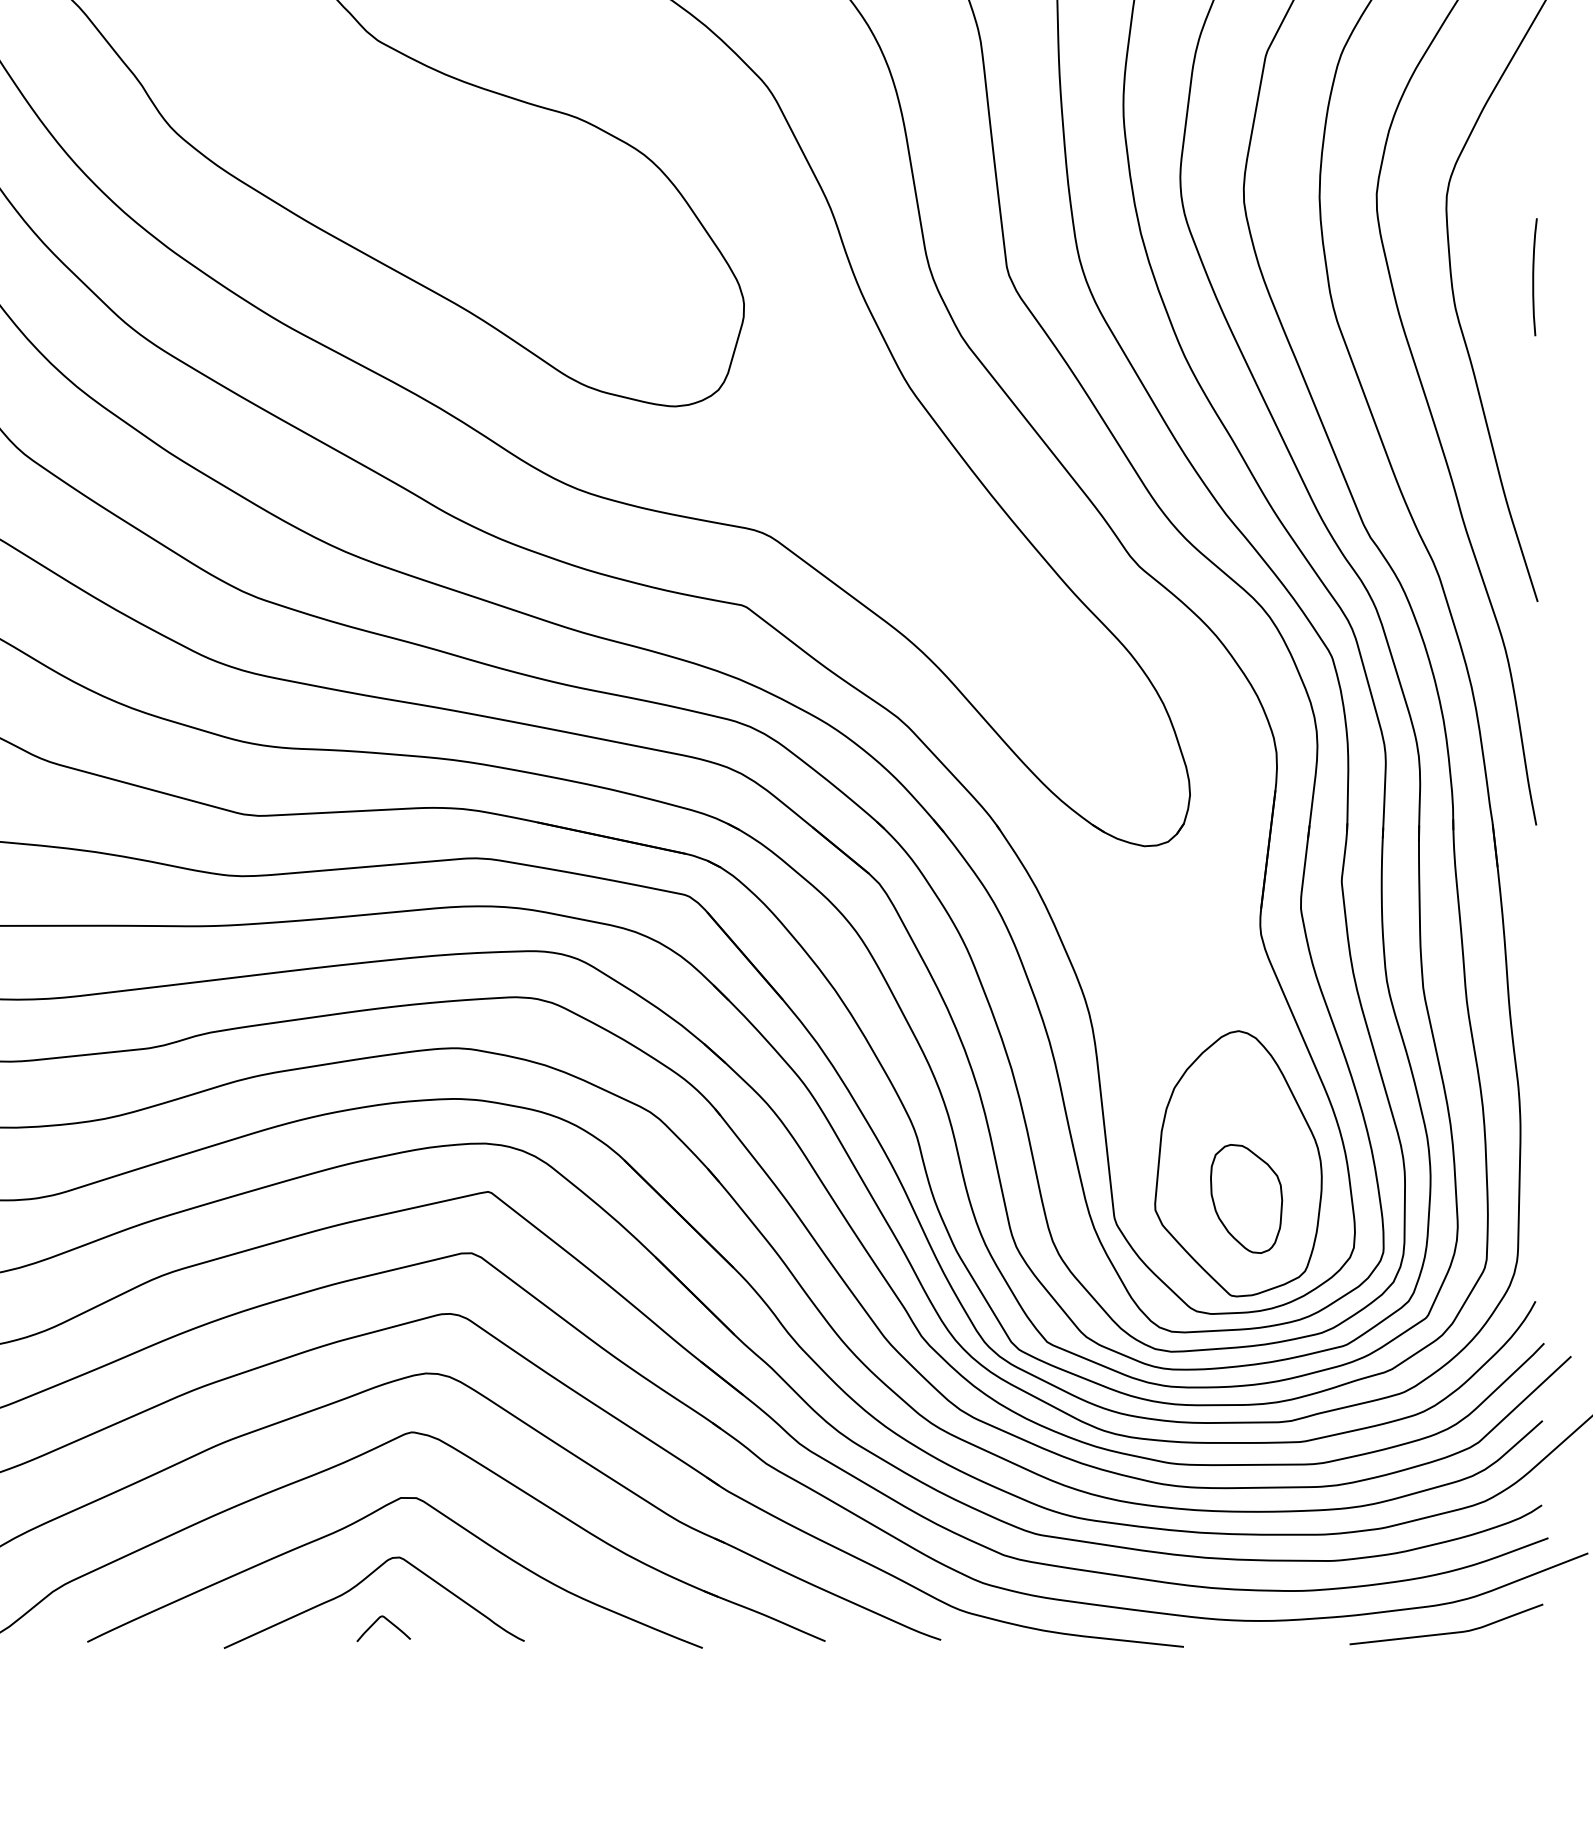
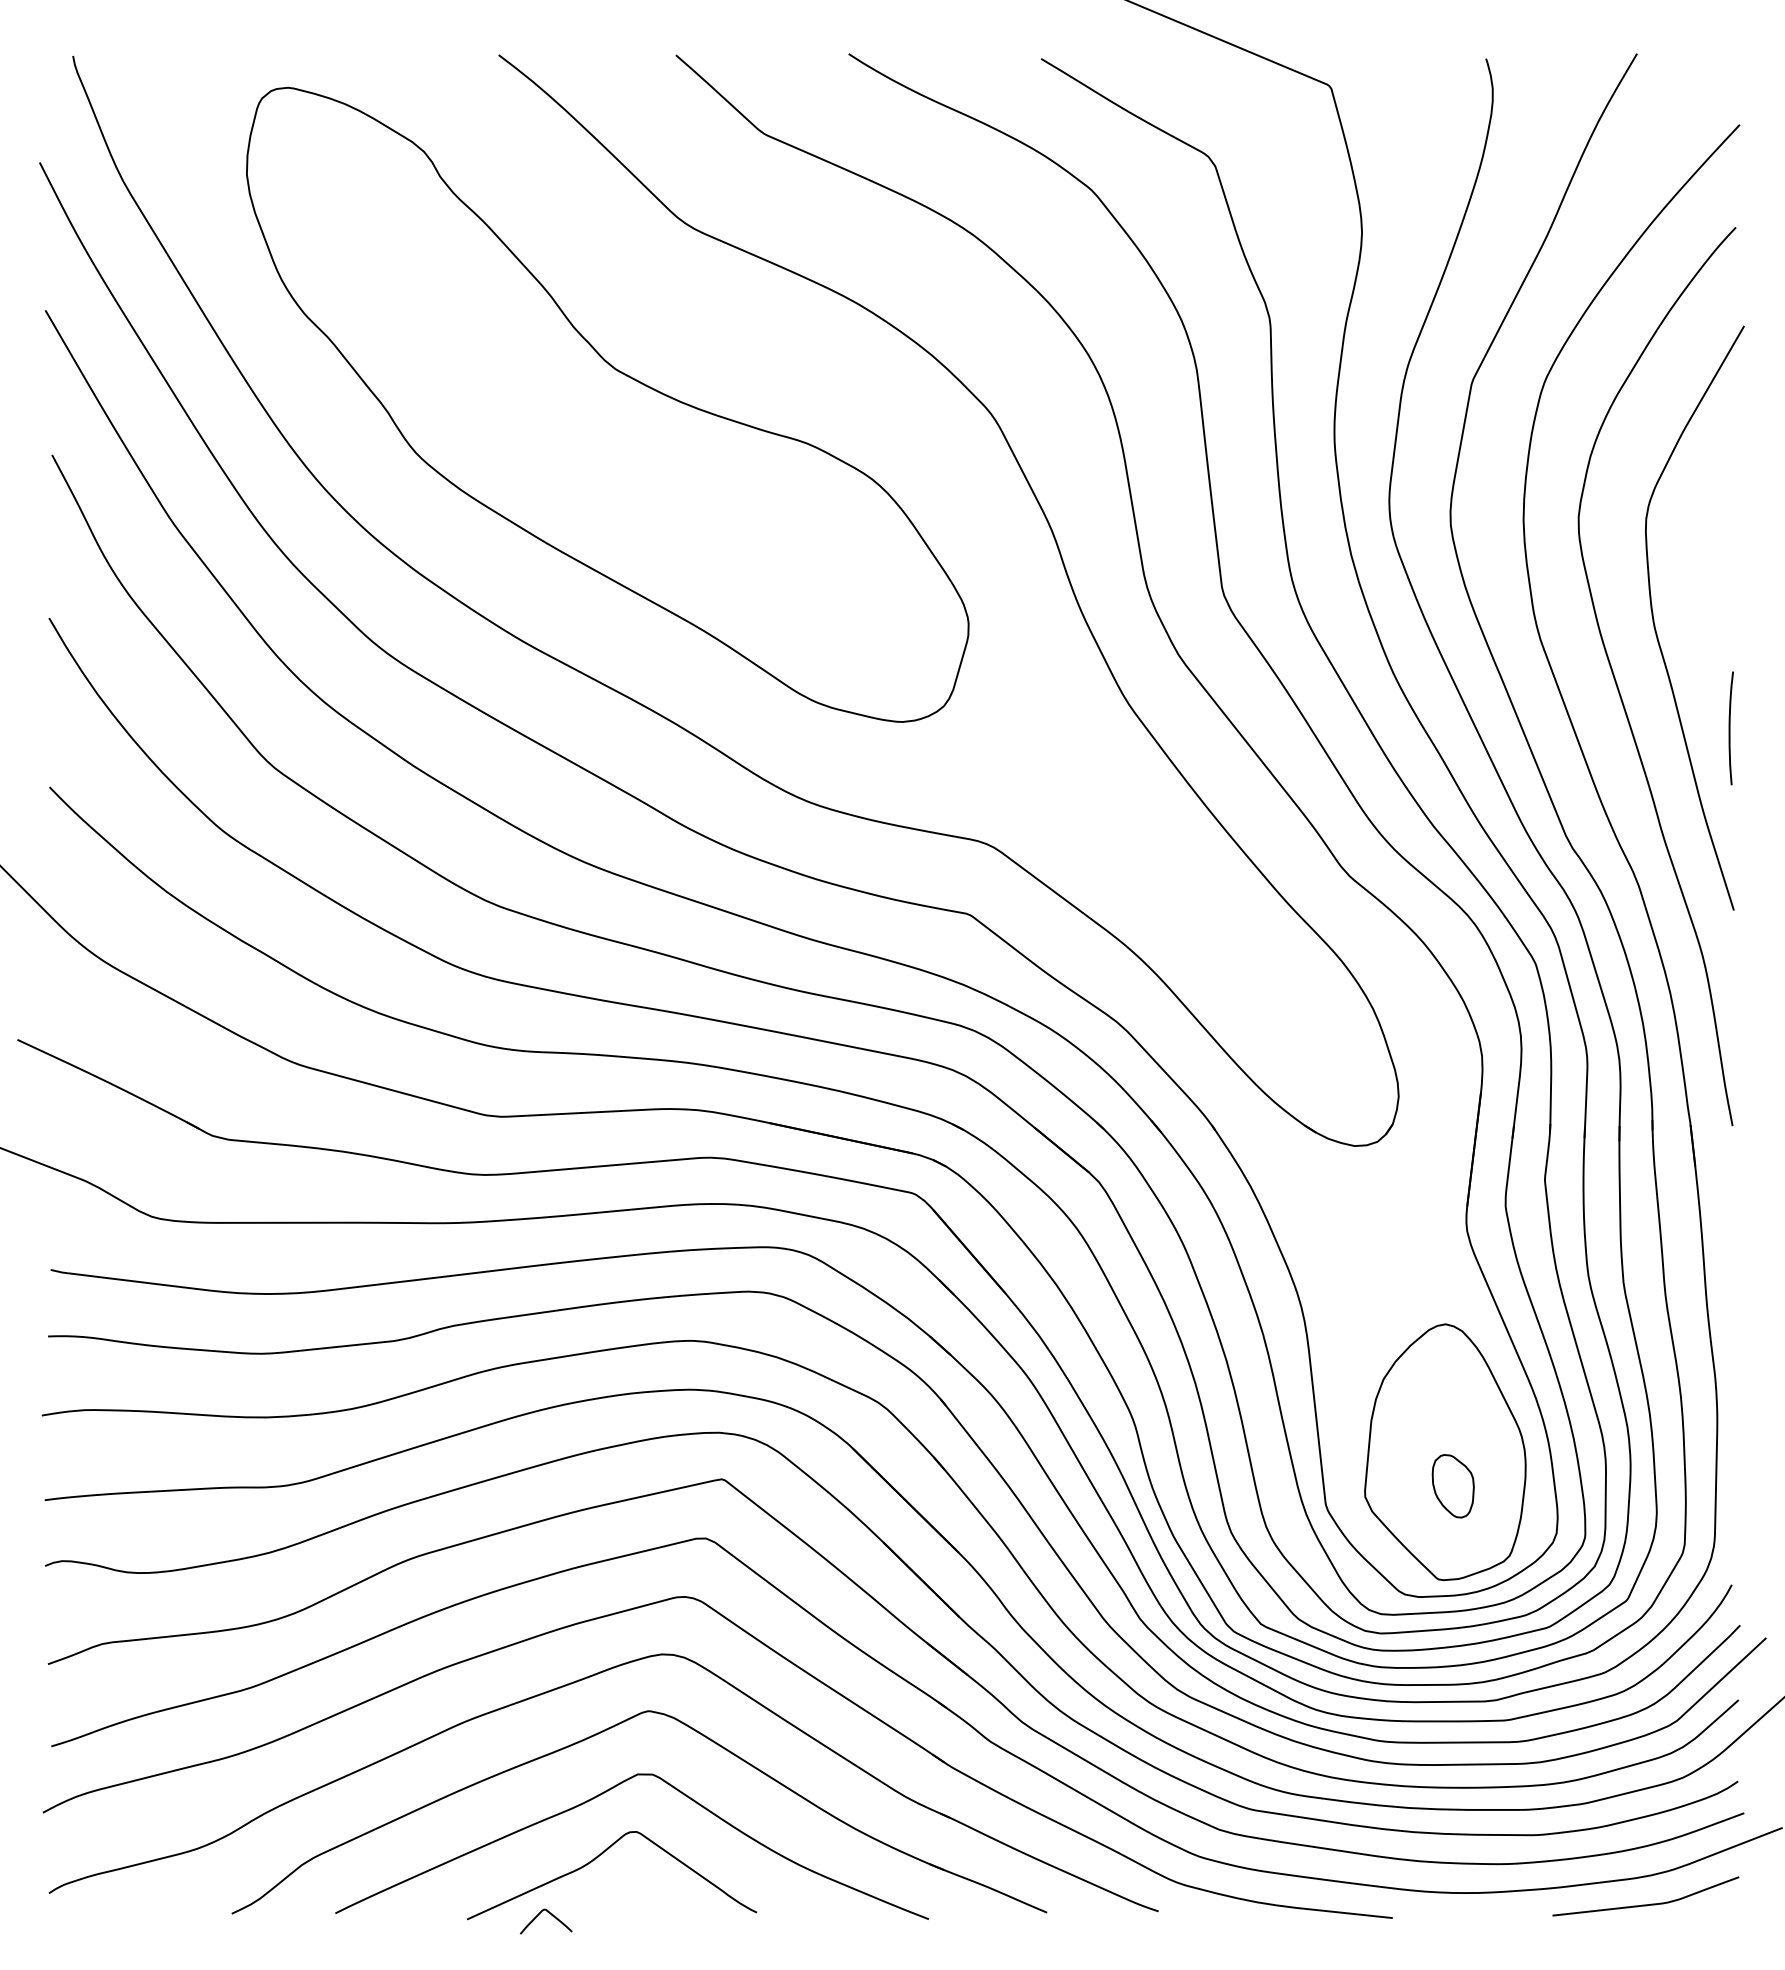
curve: (1534, 277) -> (1730, 728), moved
part: (1246, 1199) -> (1453, 1486), size x0.6
curve: (389, 1622) -> (551, 1915), moved

